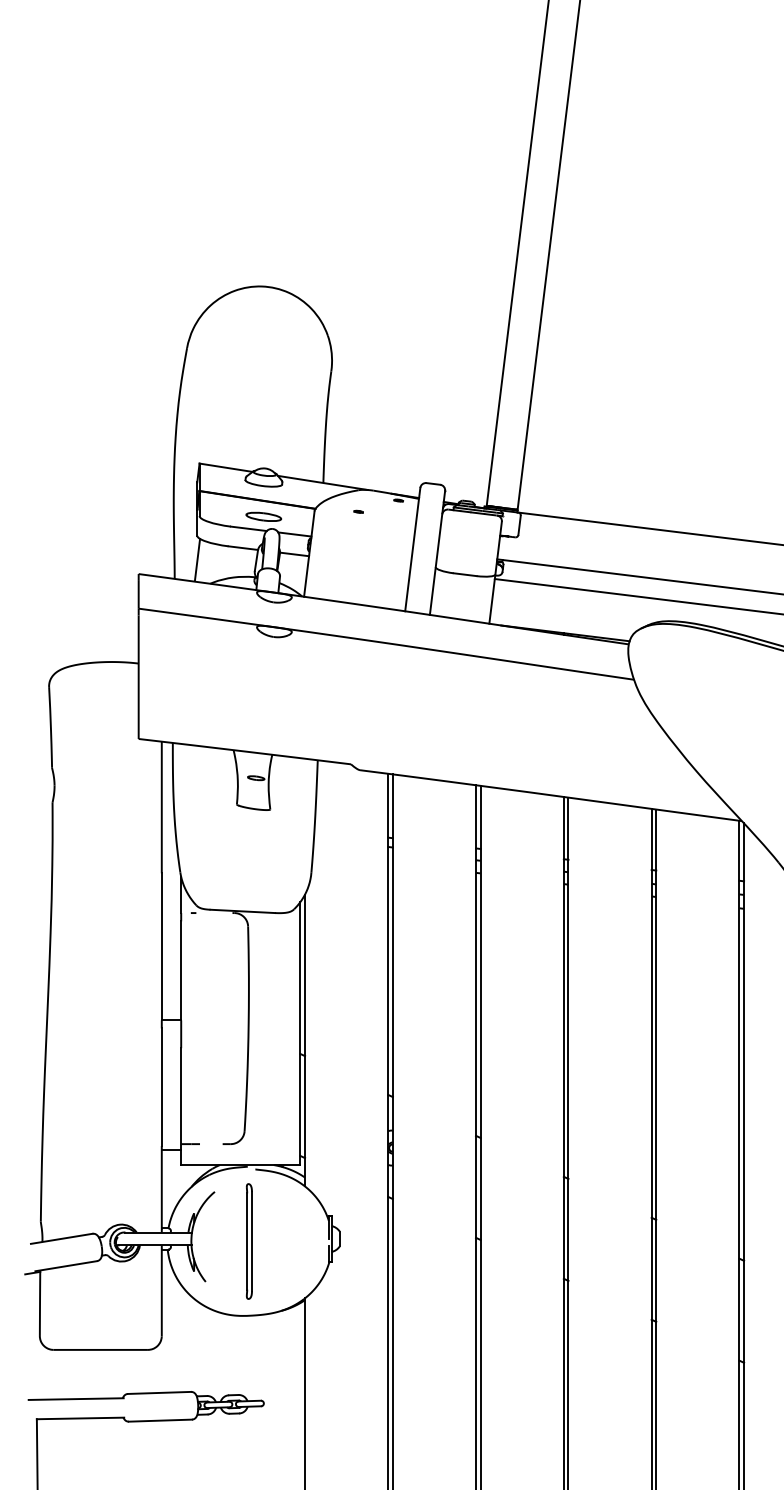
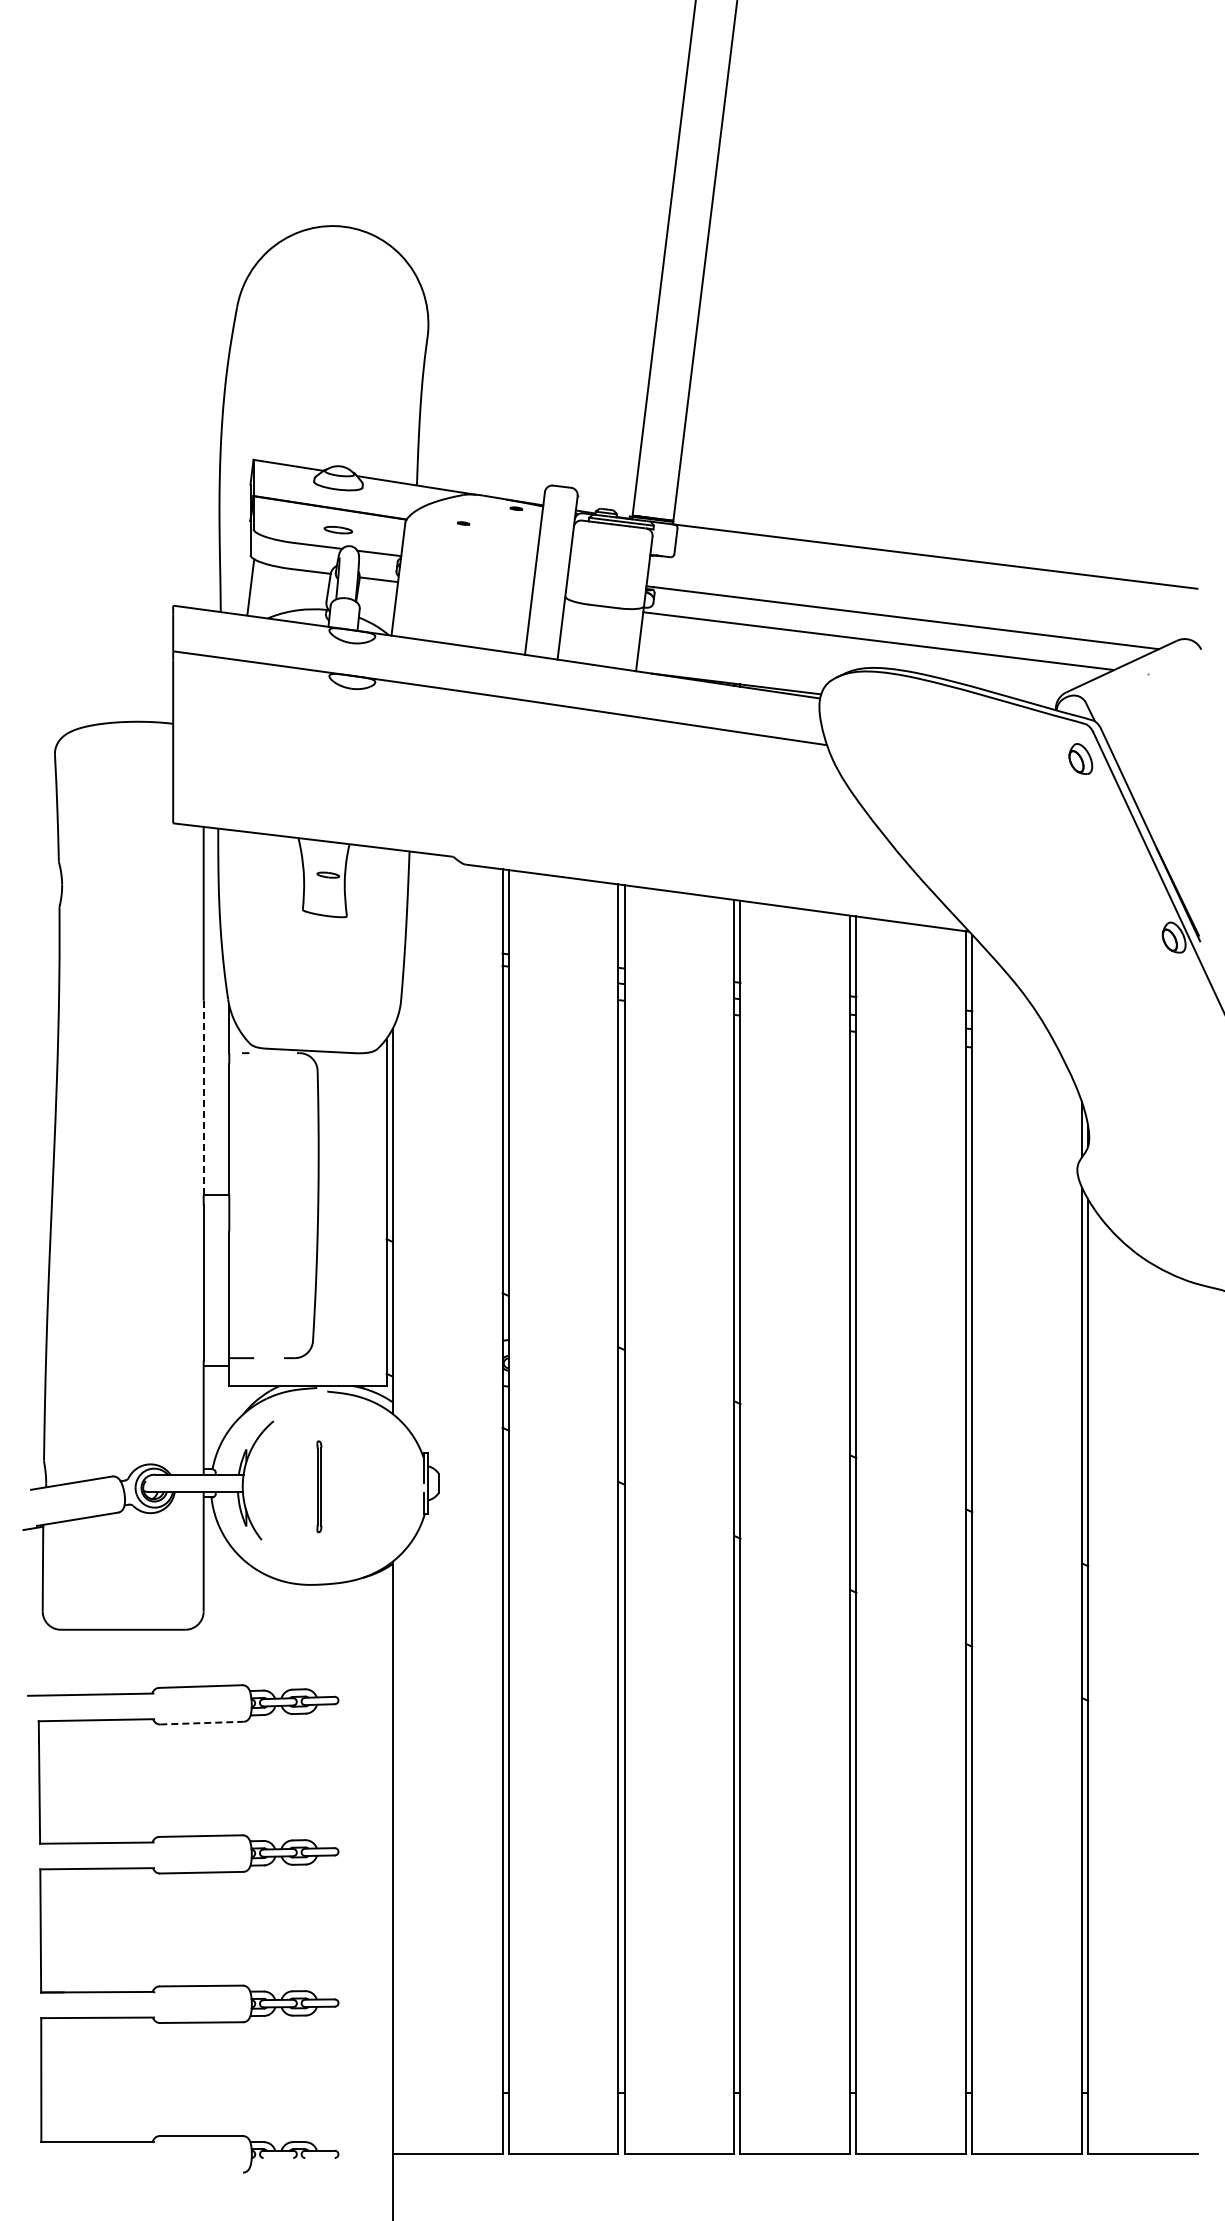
part: (263, 516) -> (338, 529), size x0.6
line: (161, 947) -> (203, 1098), solid -> dashed
part: (249, 1241) -> (319, 1486), size x0.6
line: (160, 1420) -> (201, 1723), solid -> dashed

